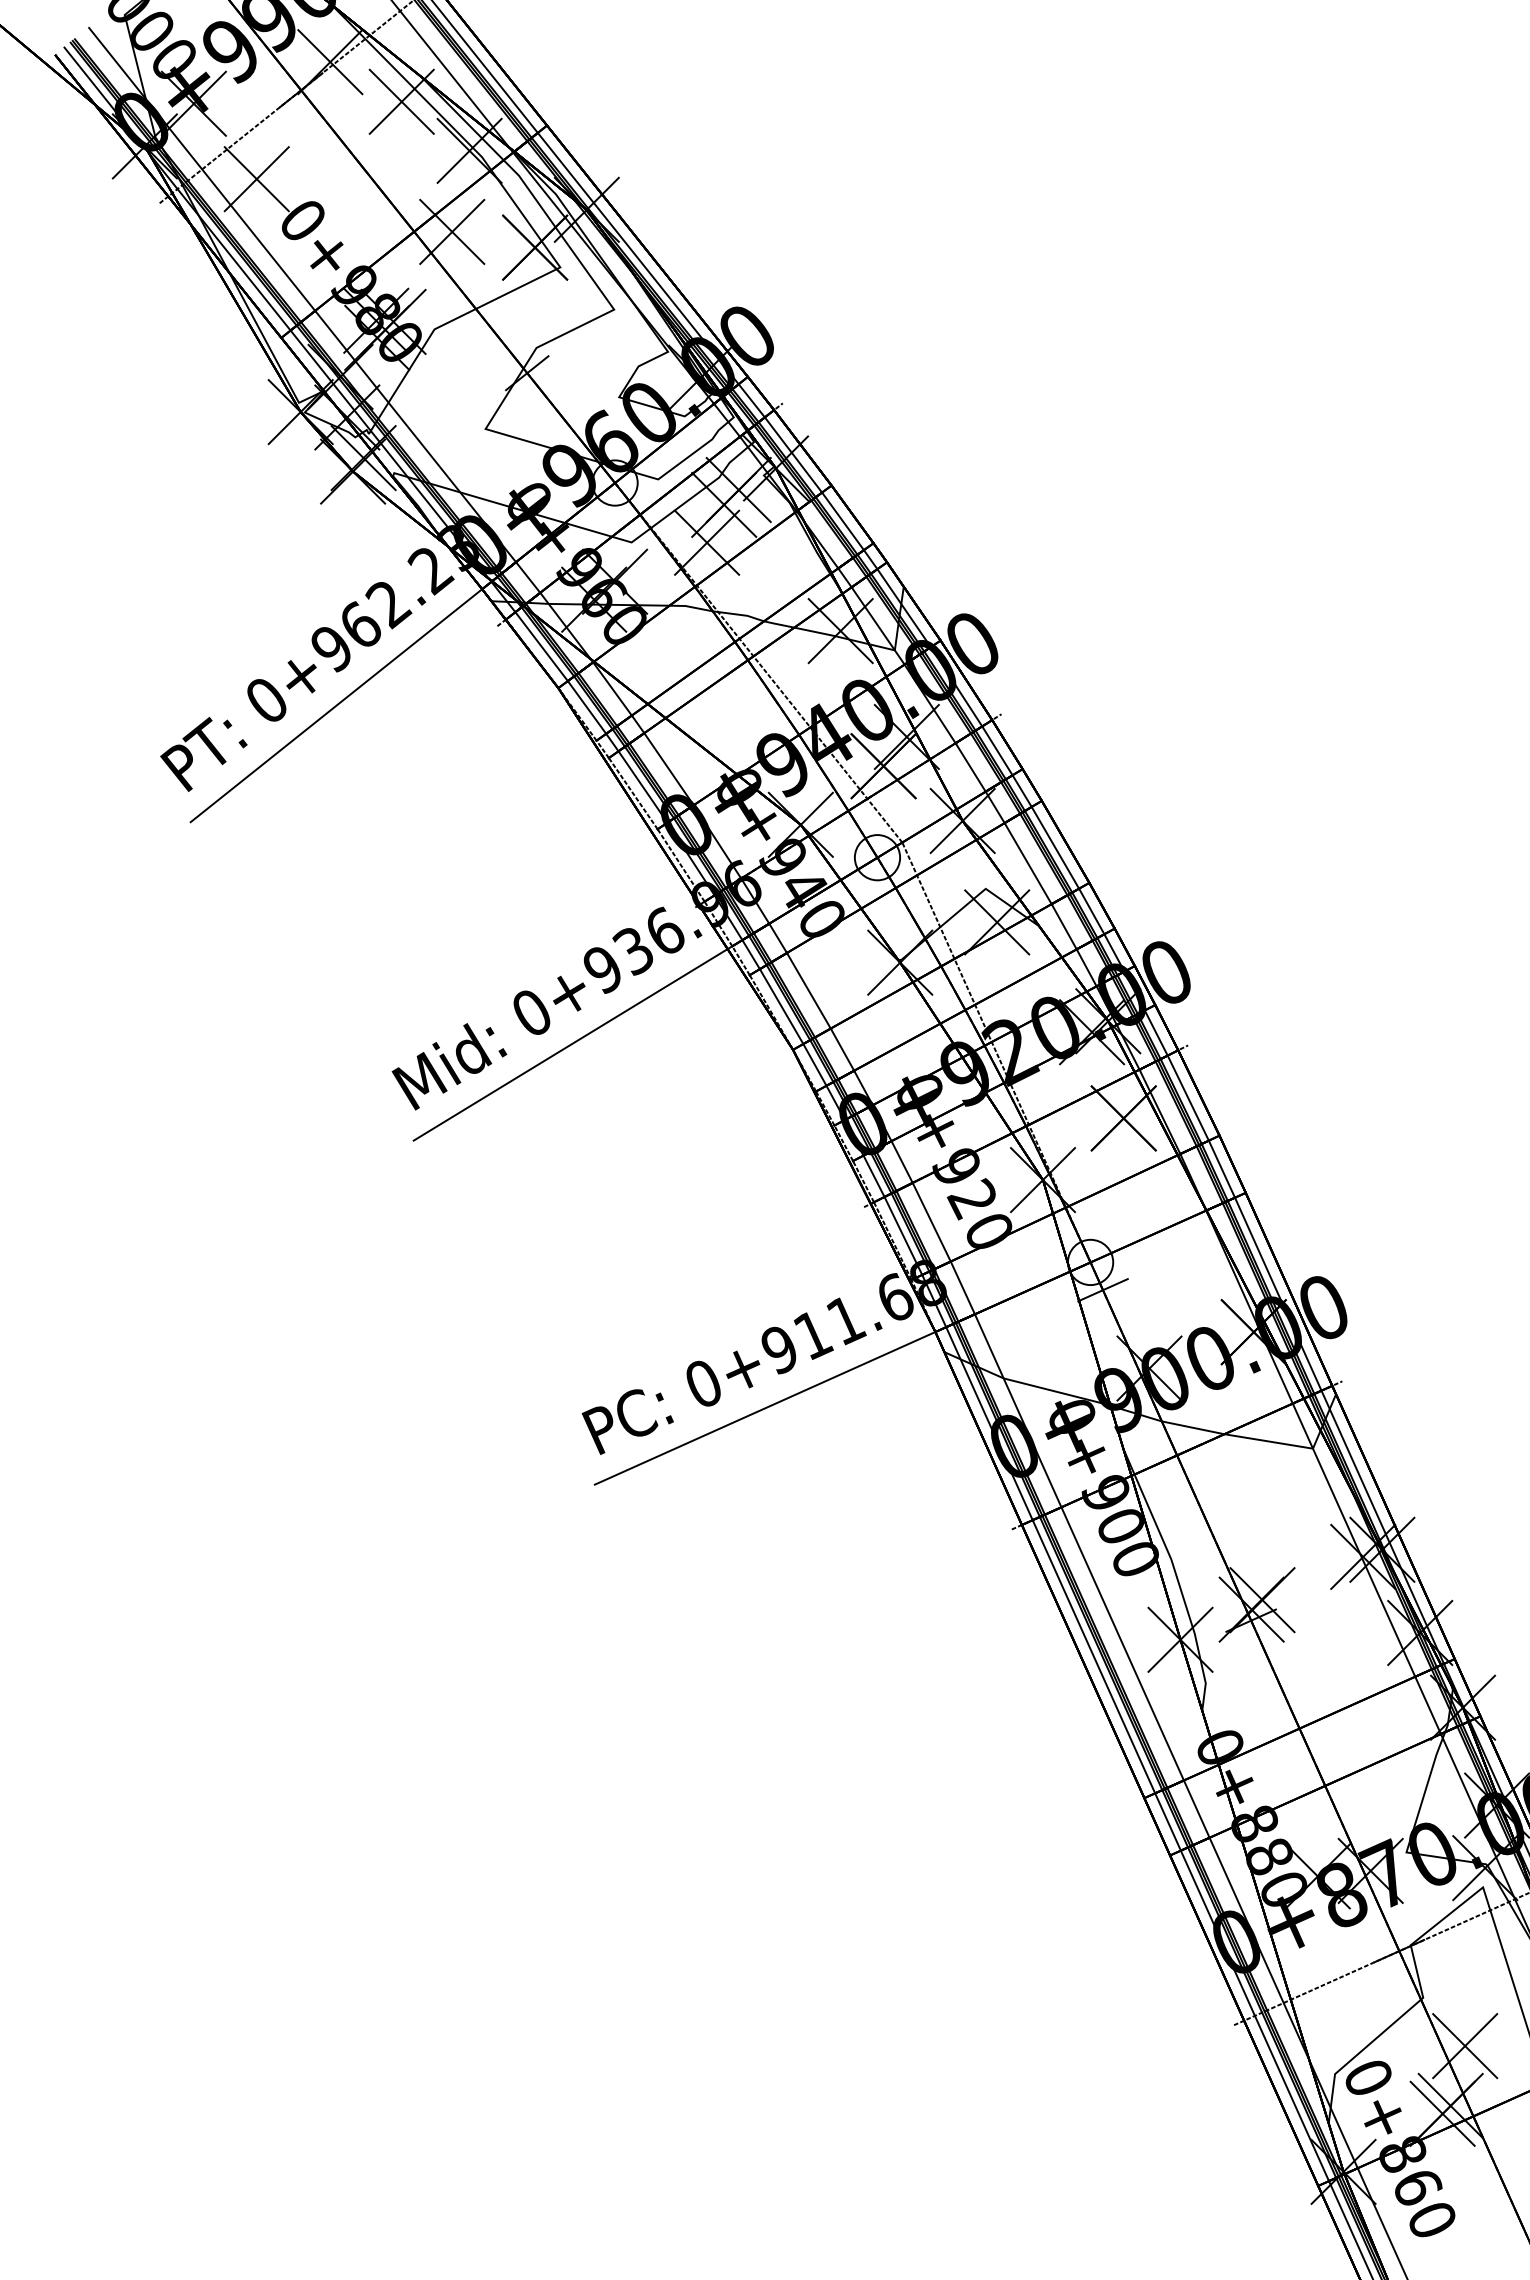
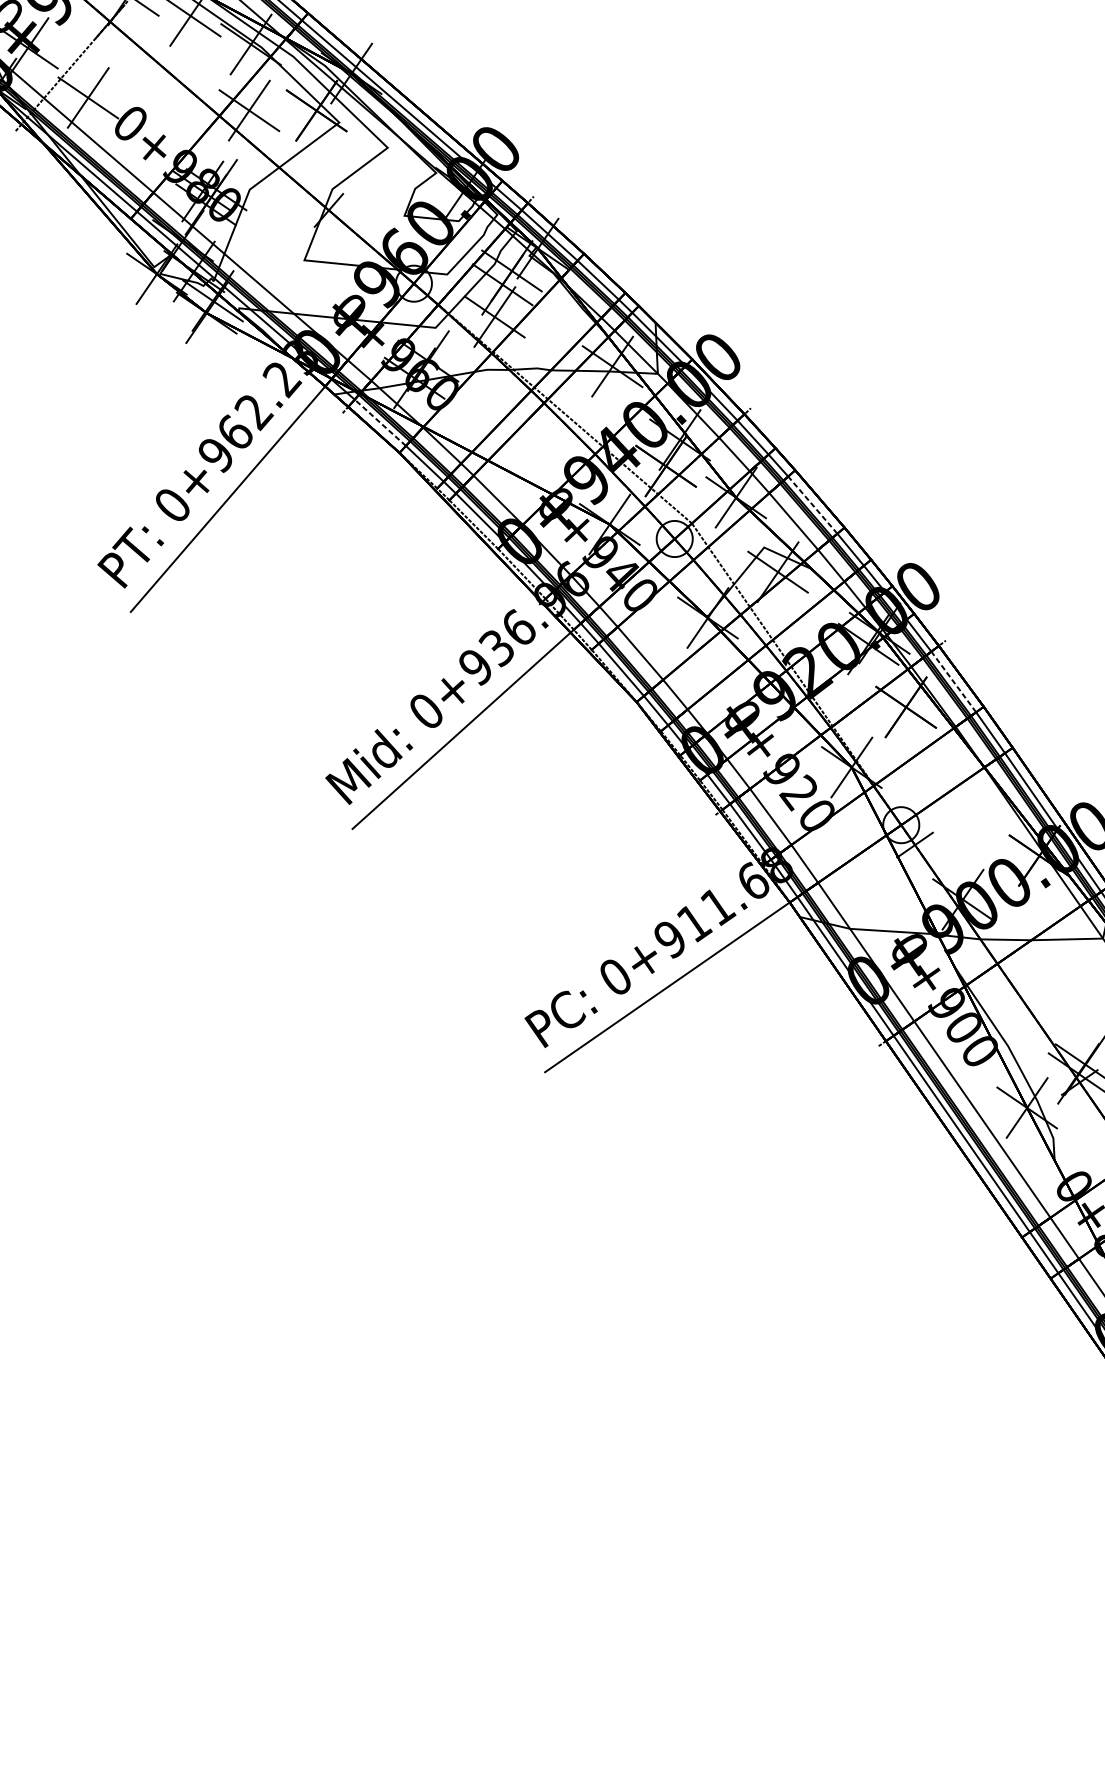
line: (541, 646) -> (380, 422), solid -> dashed
line: (1055, 847) -> (812, 504), solid -> dashed
line: (1188, 1097) -> (953, 681), solid -> dashed

